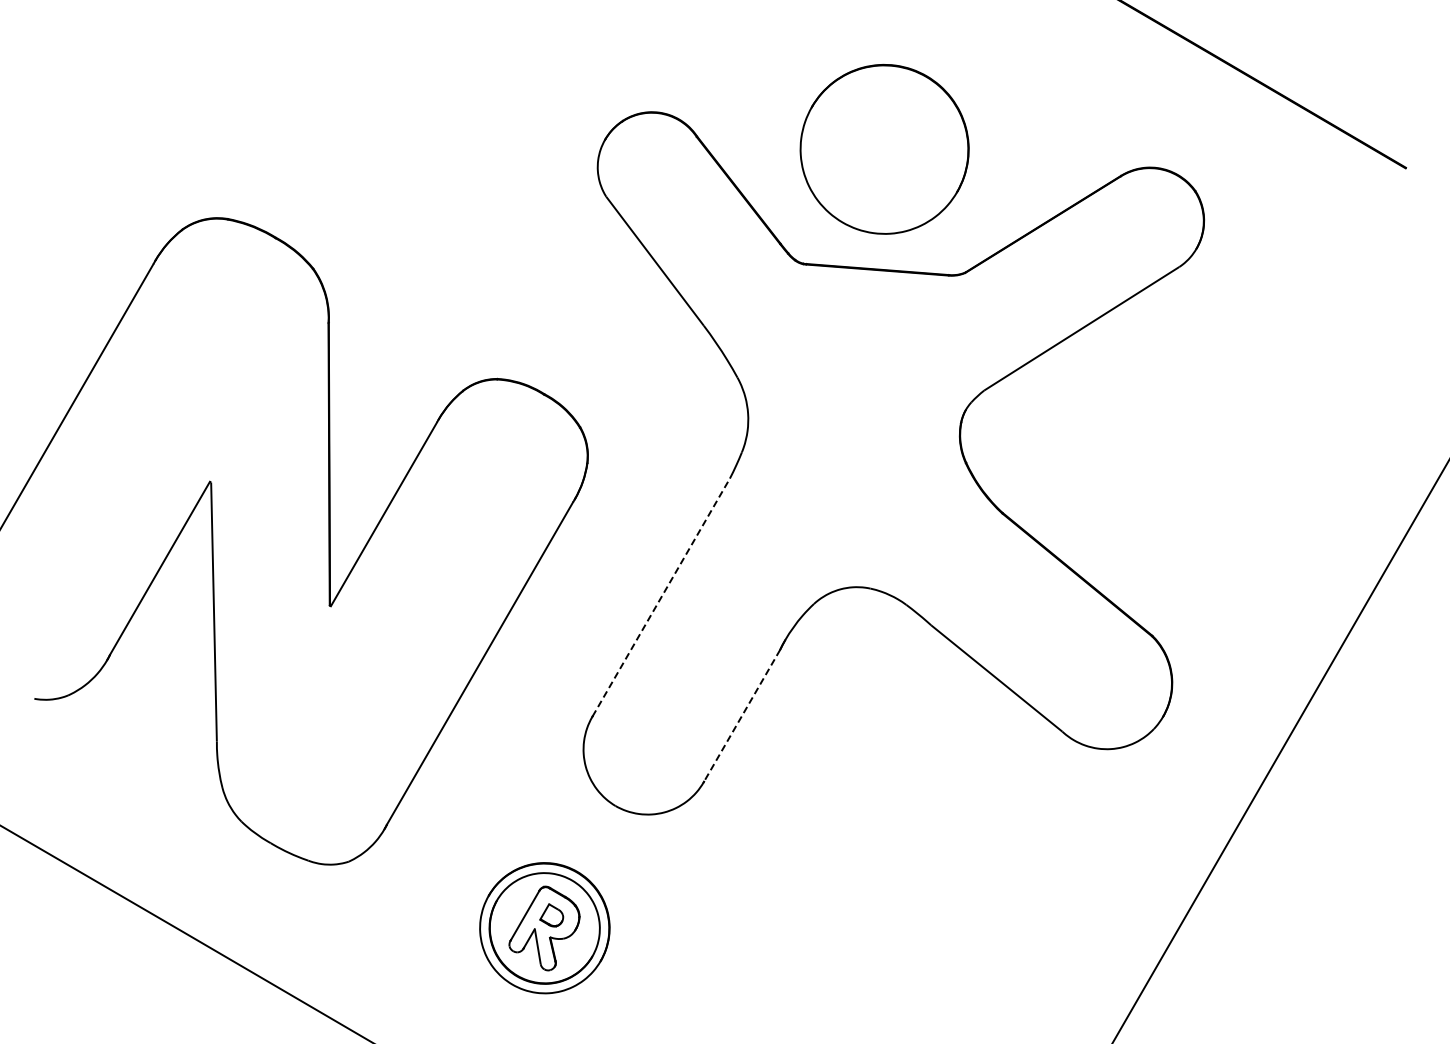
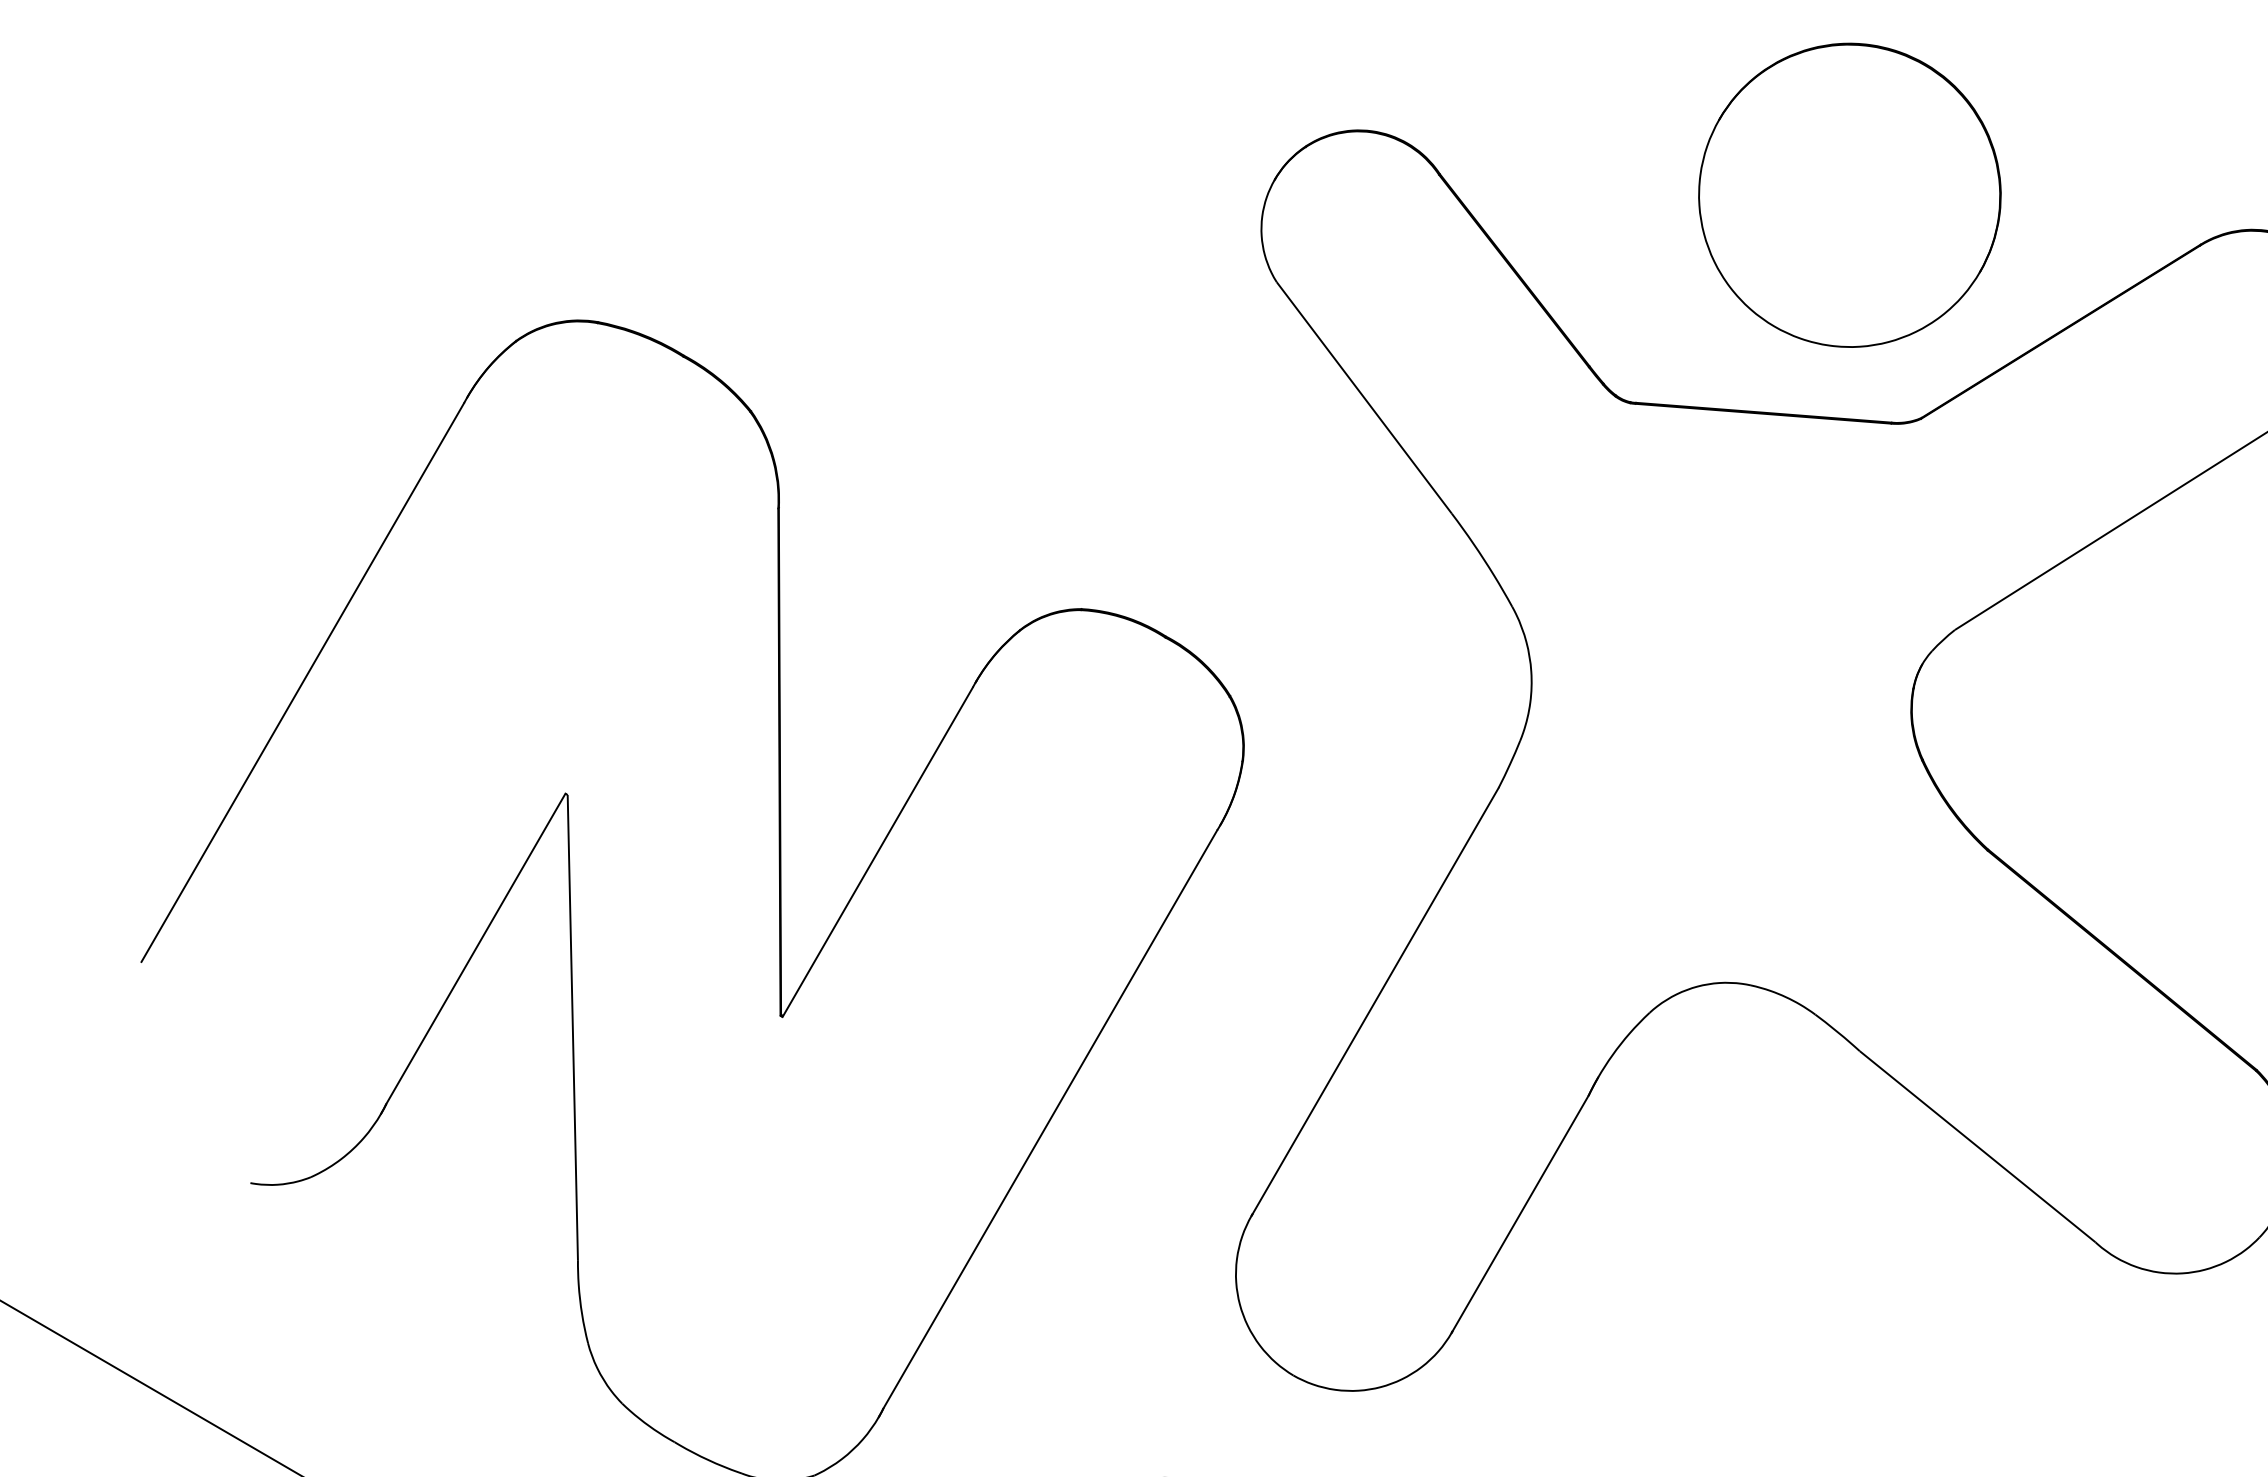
part: (884, 149) -> (1849, 195), moved
line: (661, 597) -> (1375, 1001), dashed -> solid
line: (741, 716) -> (1519, 1214), dashed -> solid

